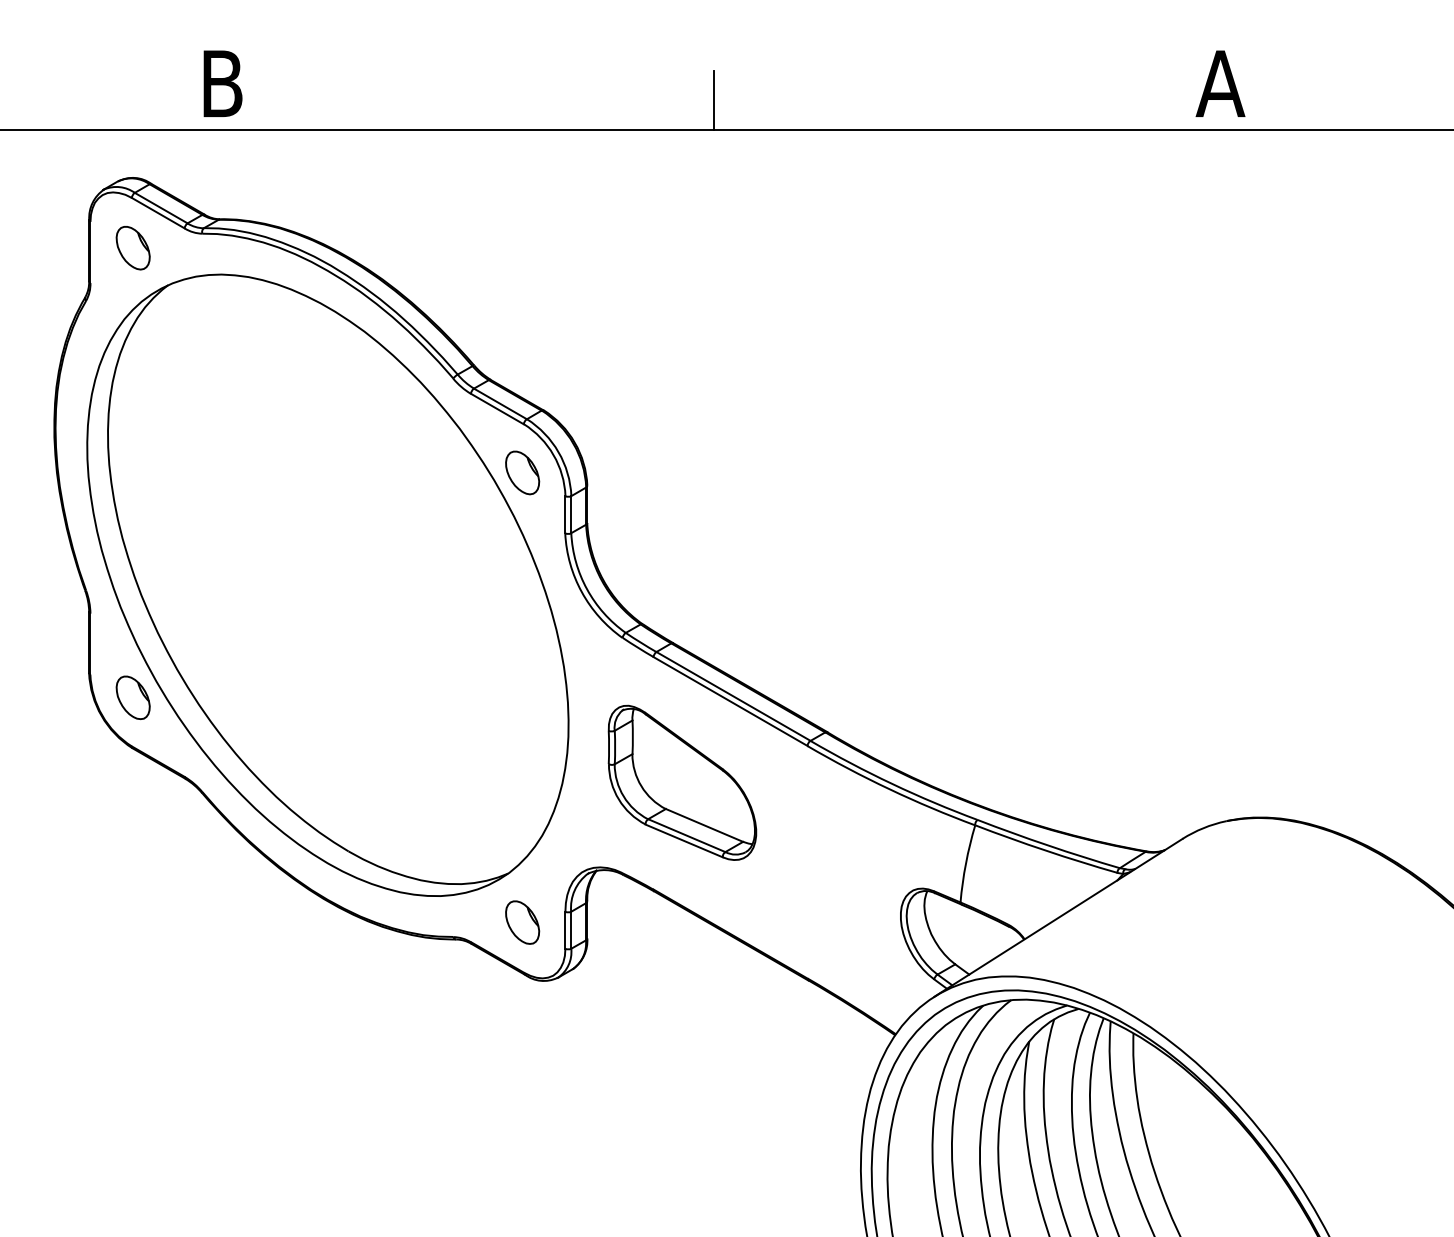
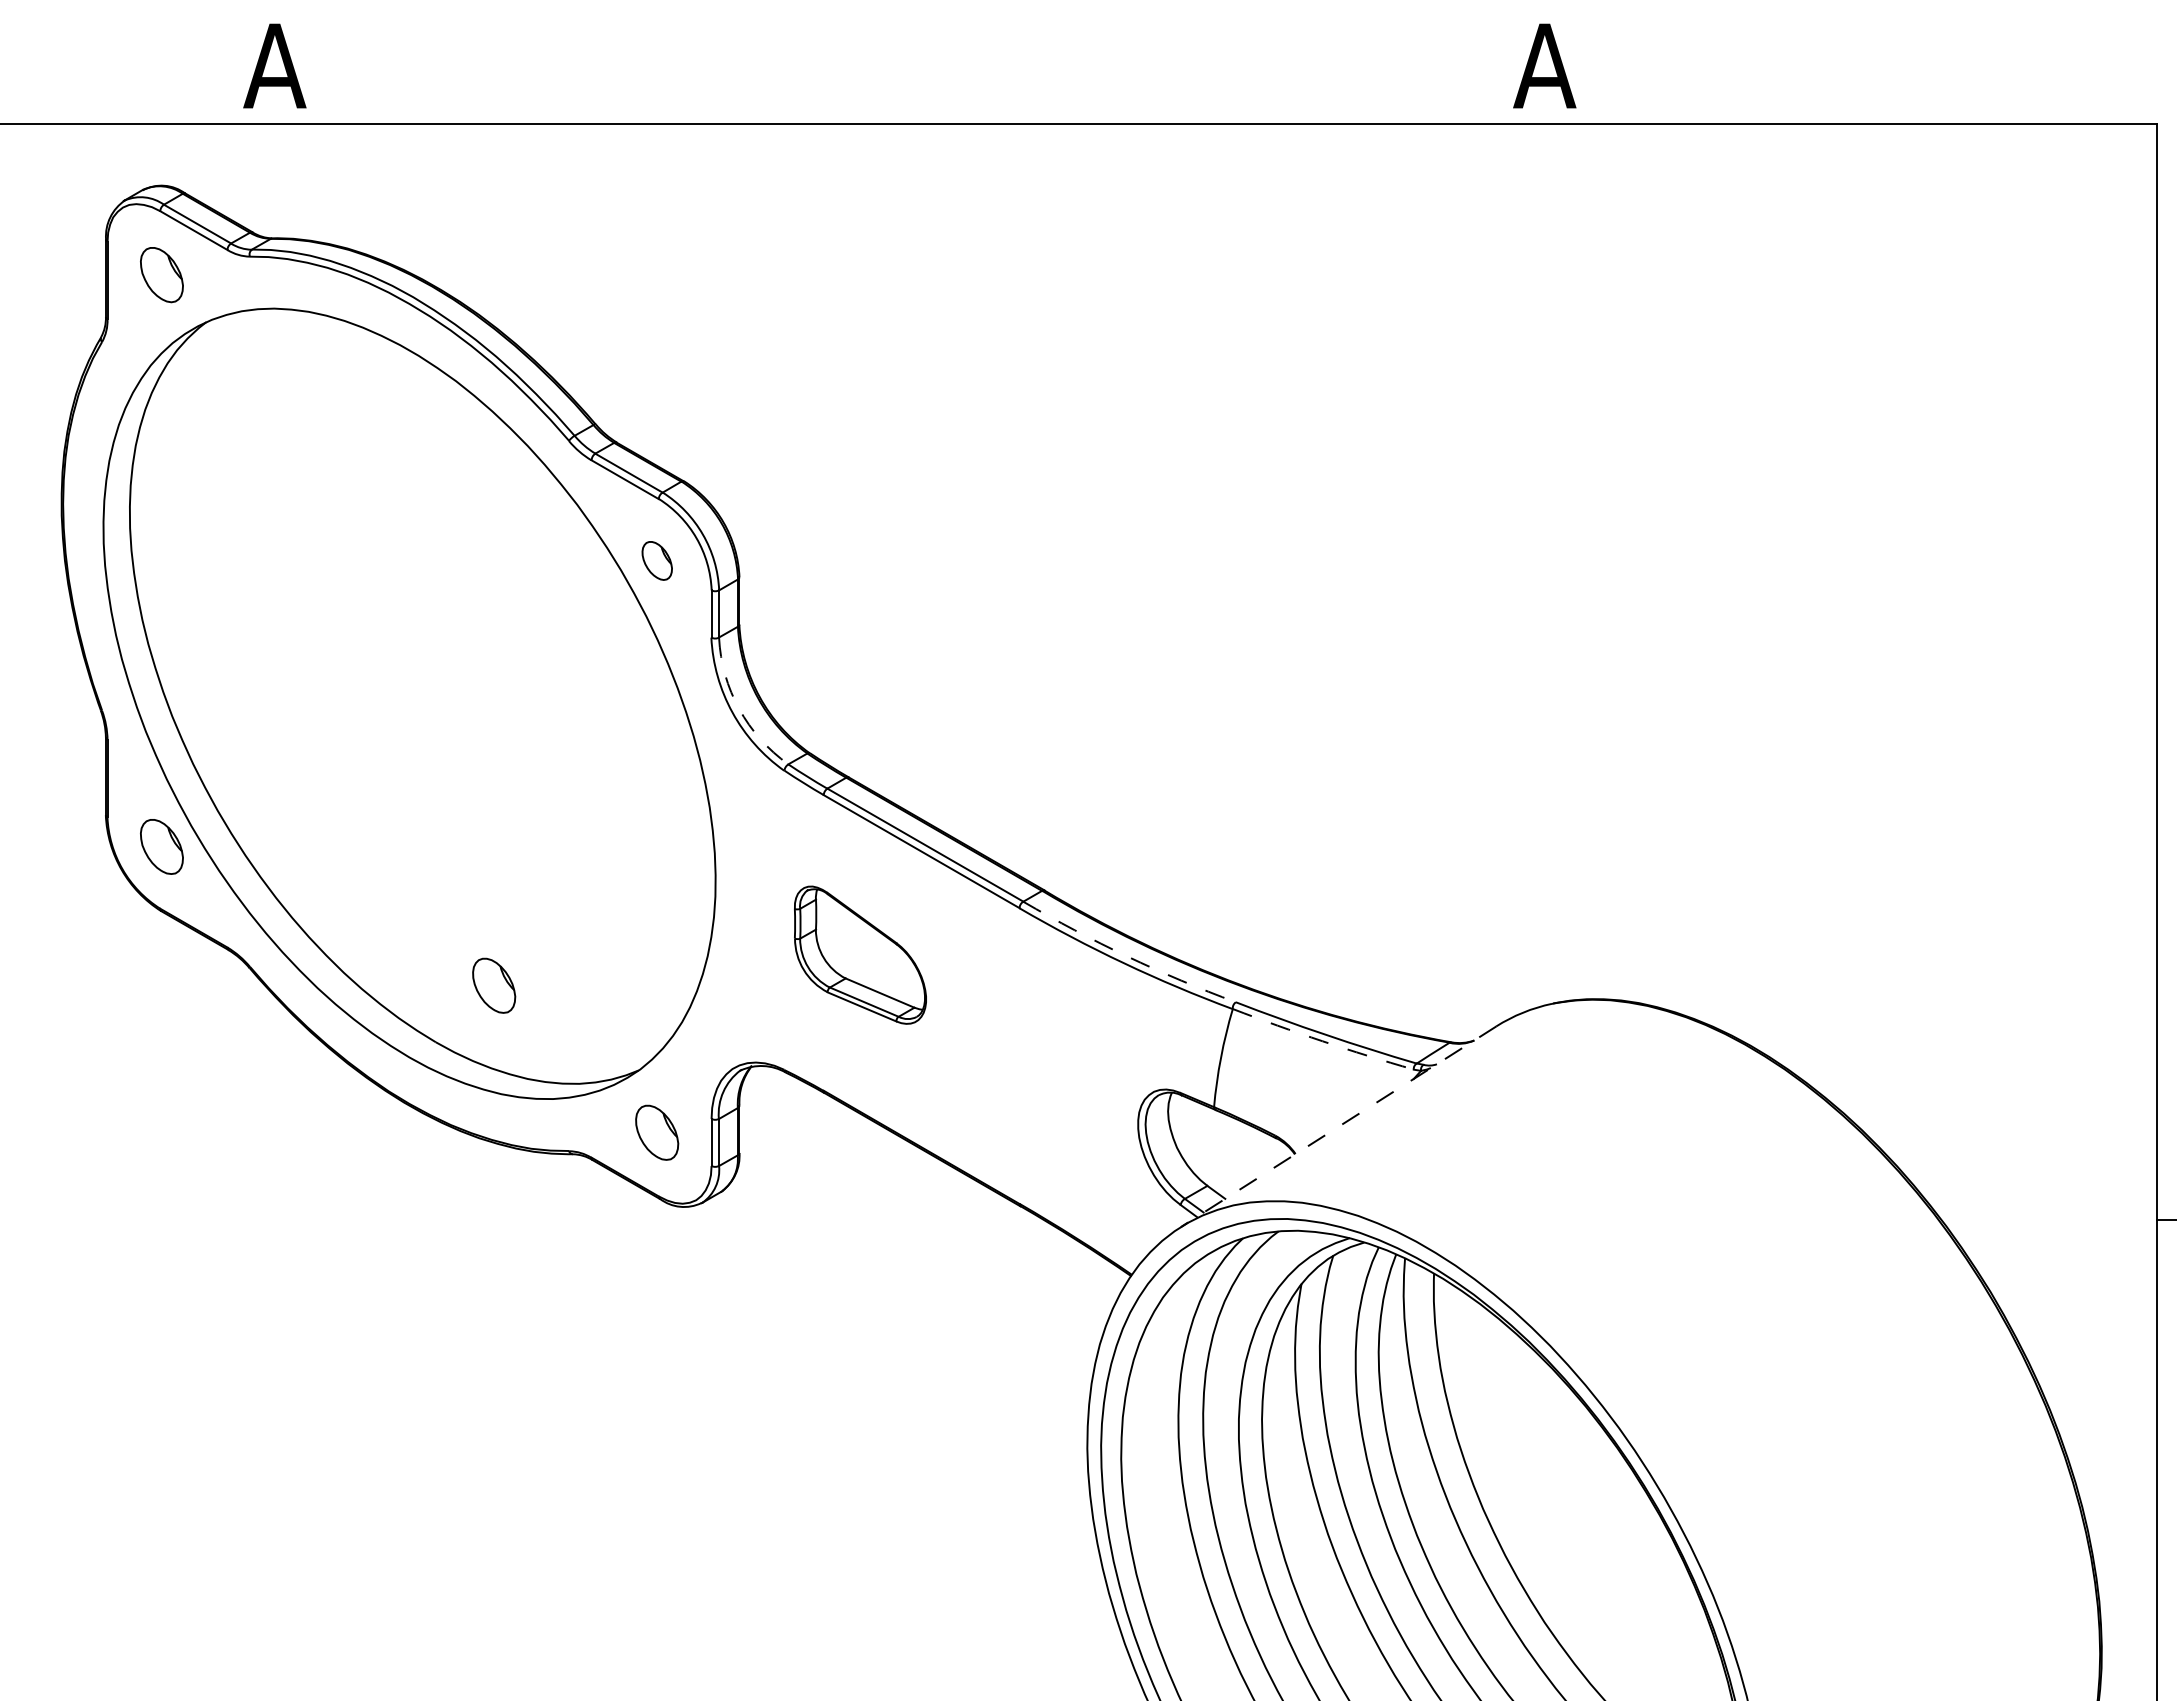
text: (221, 83) -> (274, 65), B -> A
line: (714, 100) -> (901, 87), removed
part: (522, 472) -> (657, 560), size x0.7
arc: (587, 588) -> (739, 708), solid -> dashed
part: (682, 783) -> (860, 955), size x0.7
arc: (892, 784) -> (1127, 956), solid -> dashed
part: (394, 806) -> (494, 985), added
arc: (1045, 850) -> (1322, 1041), solid -> dashed
line: (1058, 917) -> (1338, 1126), solid -> dashed

